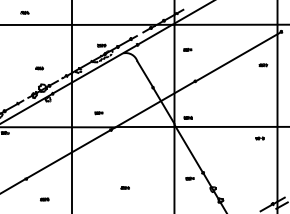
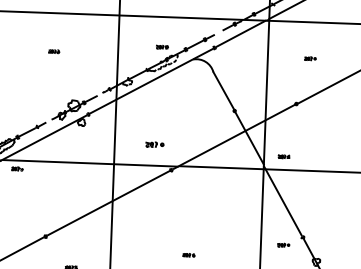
part: (187, 49) -> (310, 58), moved
part: (39, 68) -> (54, 51), moved
part: (98, 113) -> (154, 145), size x1.6

